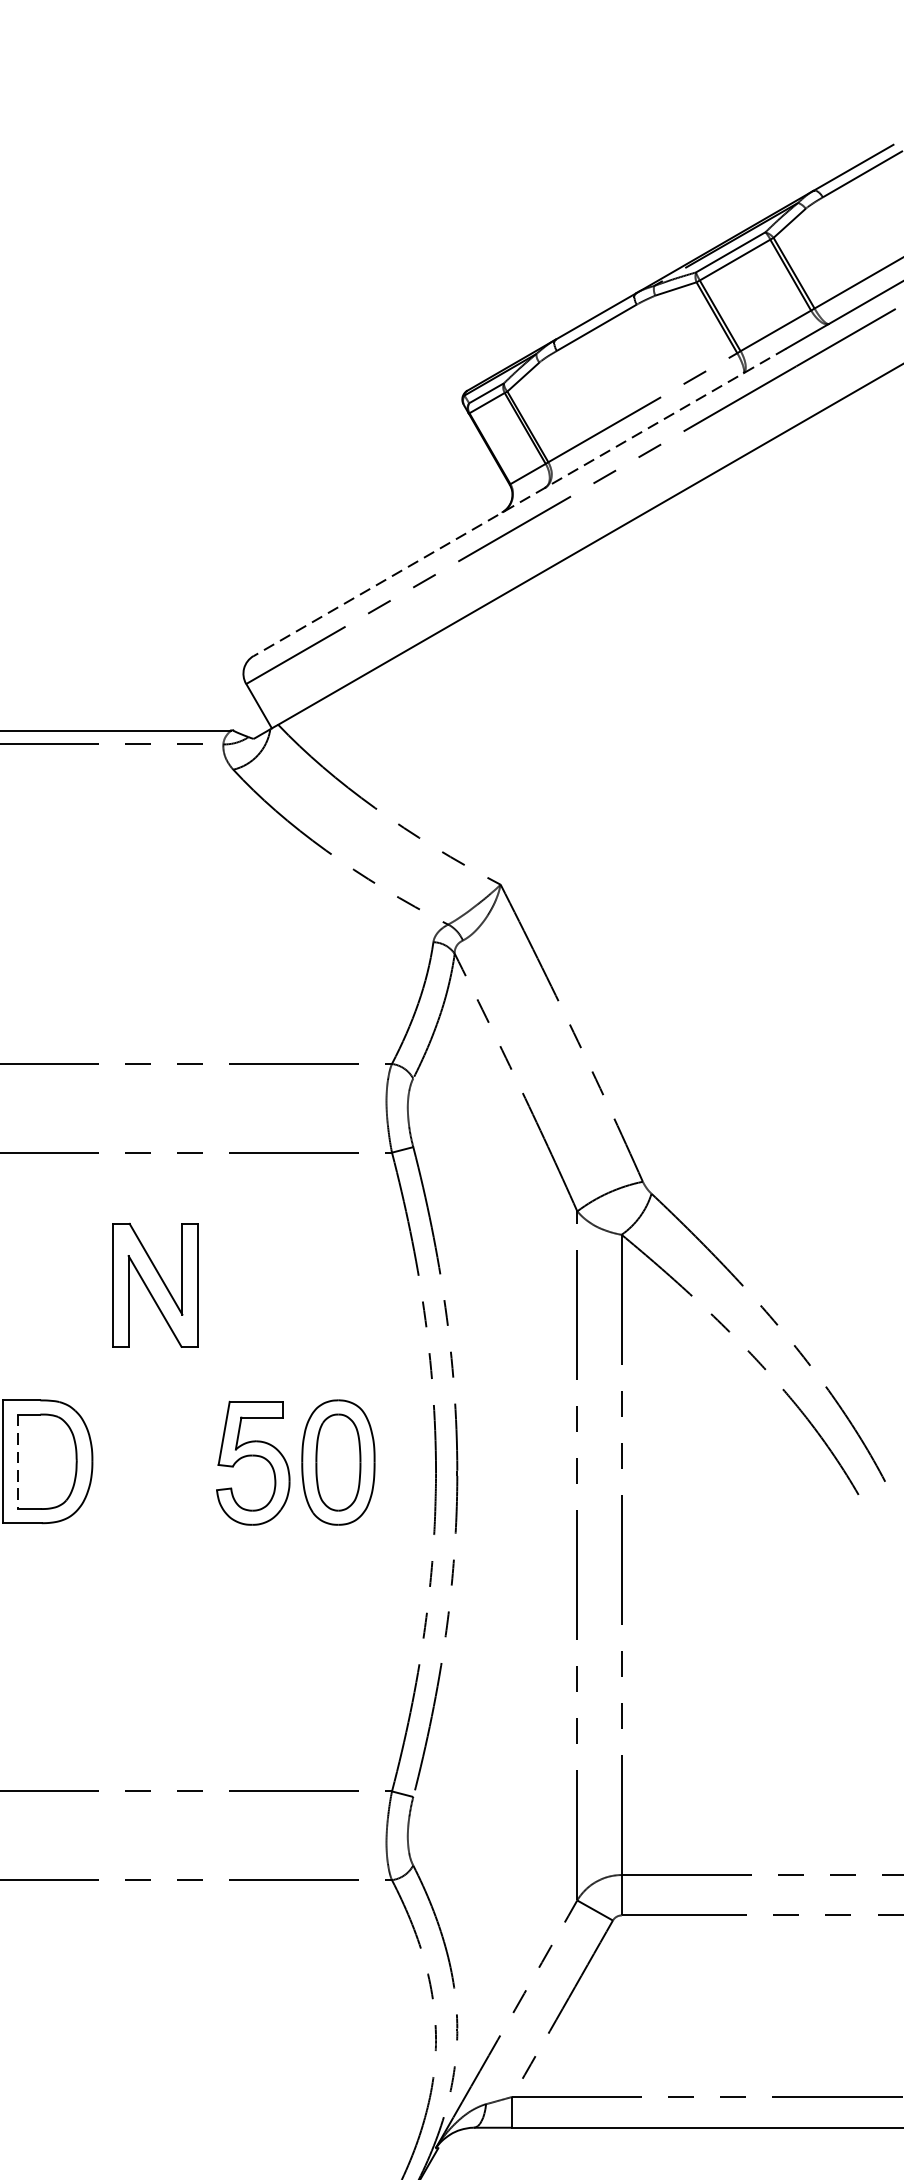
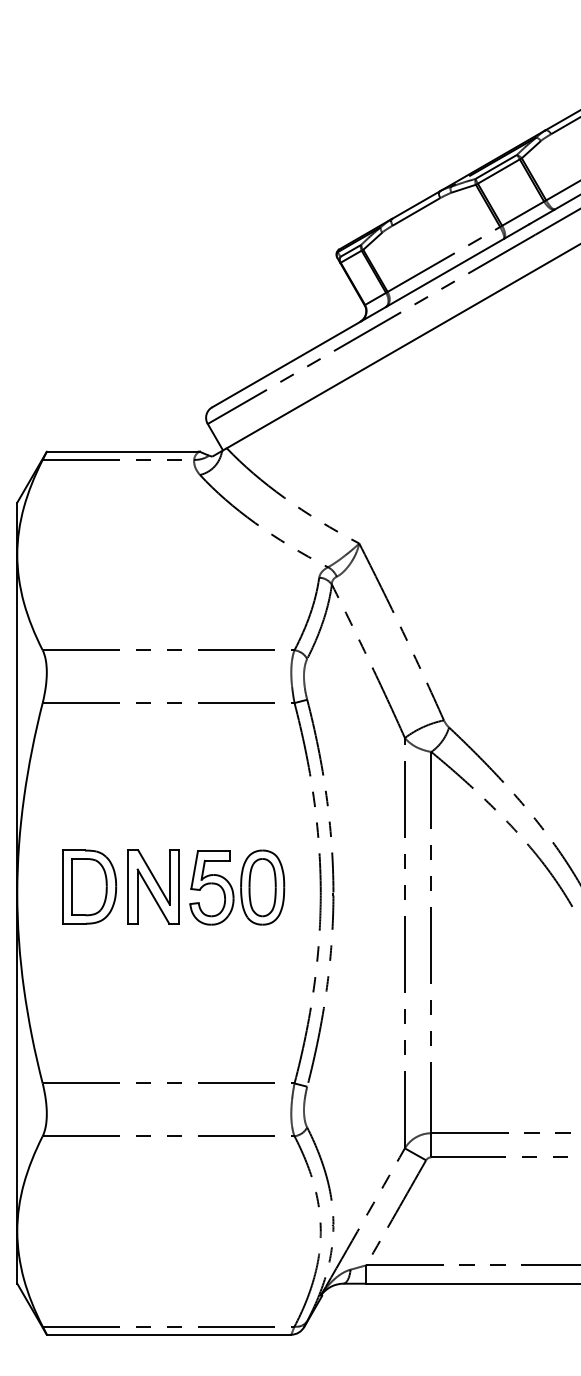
line: (519, 503) -> (370, 316), dashed -> solid
part: (155, 1284) -> (153, 886), moved
line: (19, 1462) -> (72, 887), dashed -> solid

